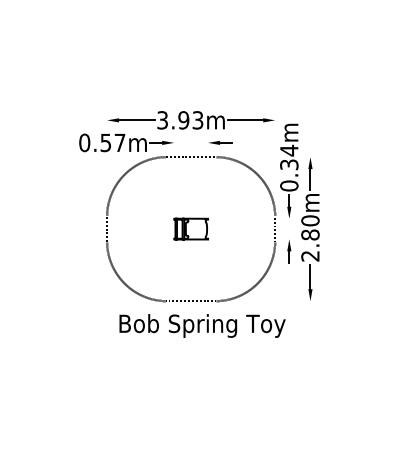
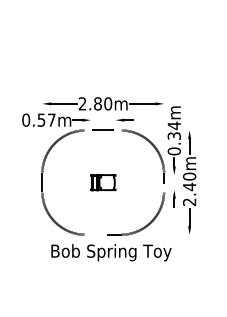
text: (180, 120) -> (95, 103), 3.93m -> 2.80m
text: (310, 234) -> (189, 186), 2.80m -> 2.40m

